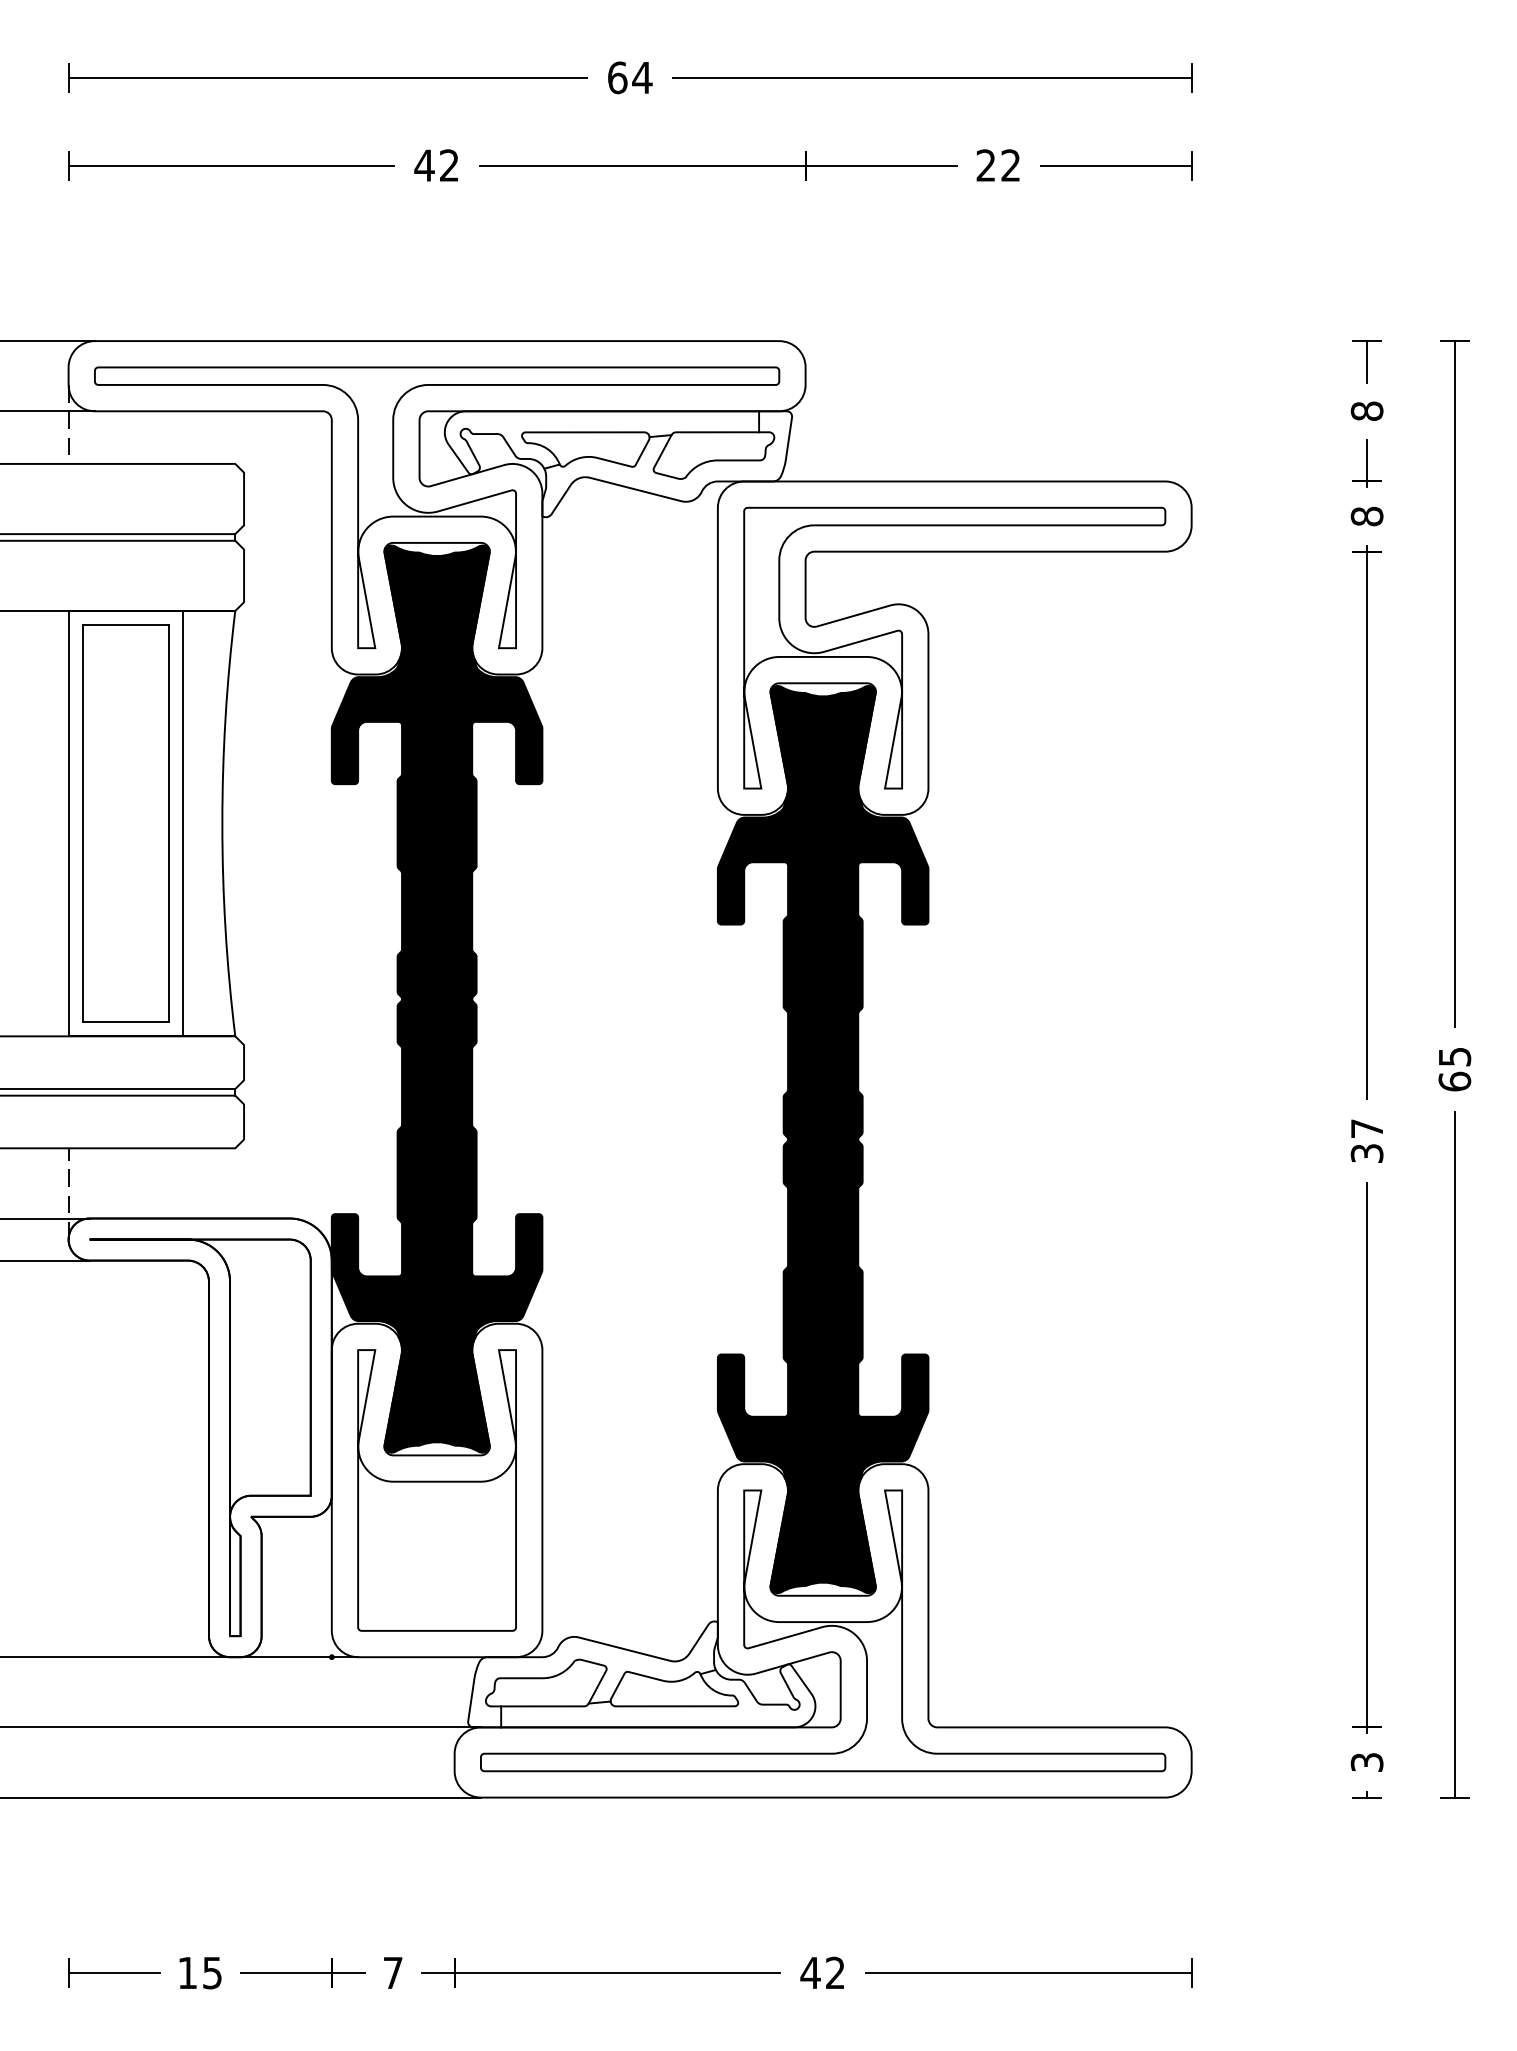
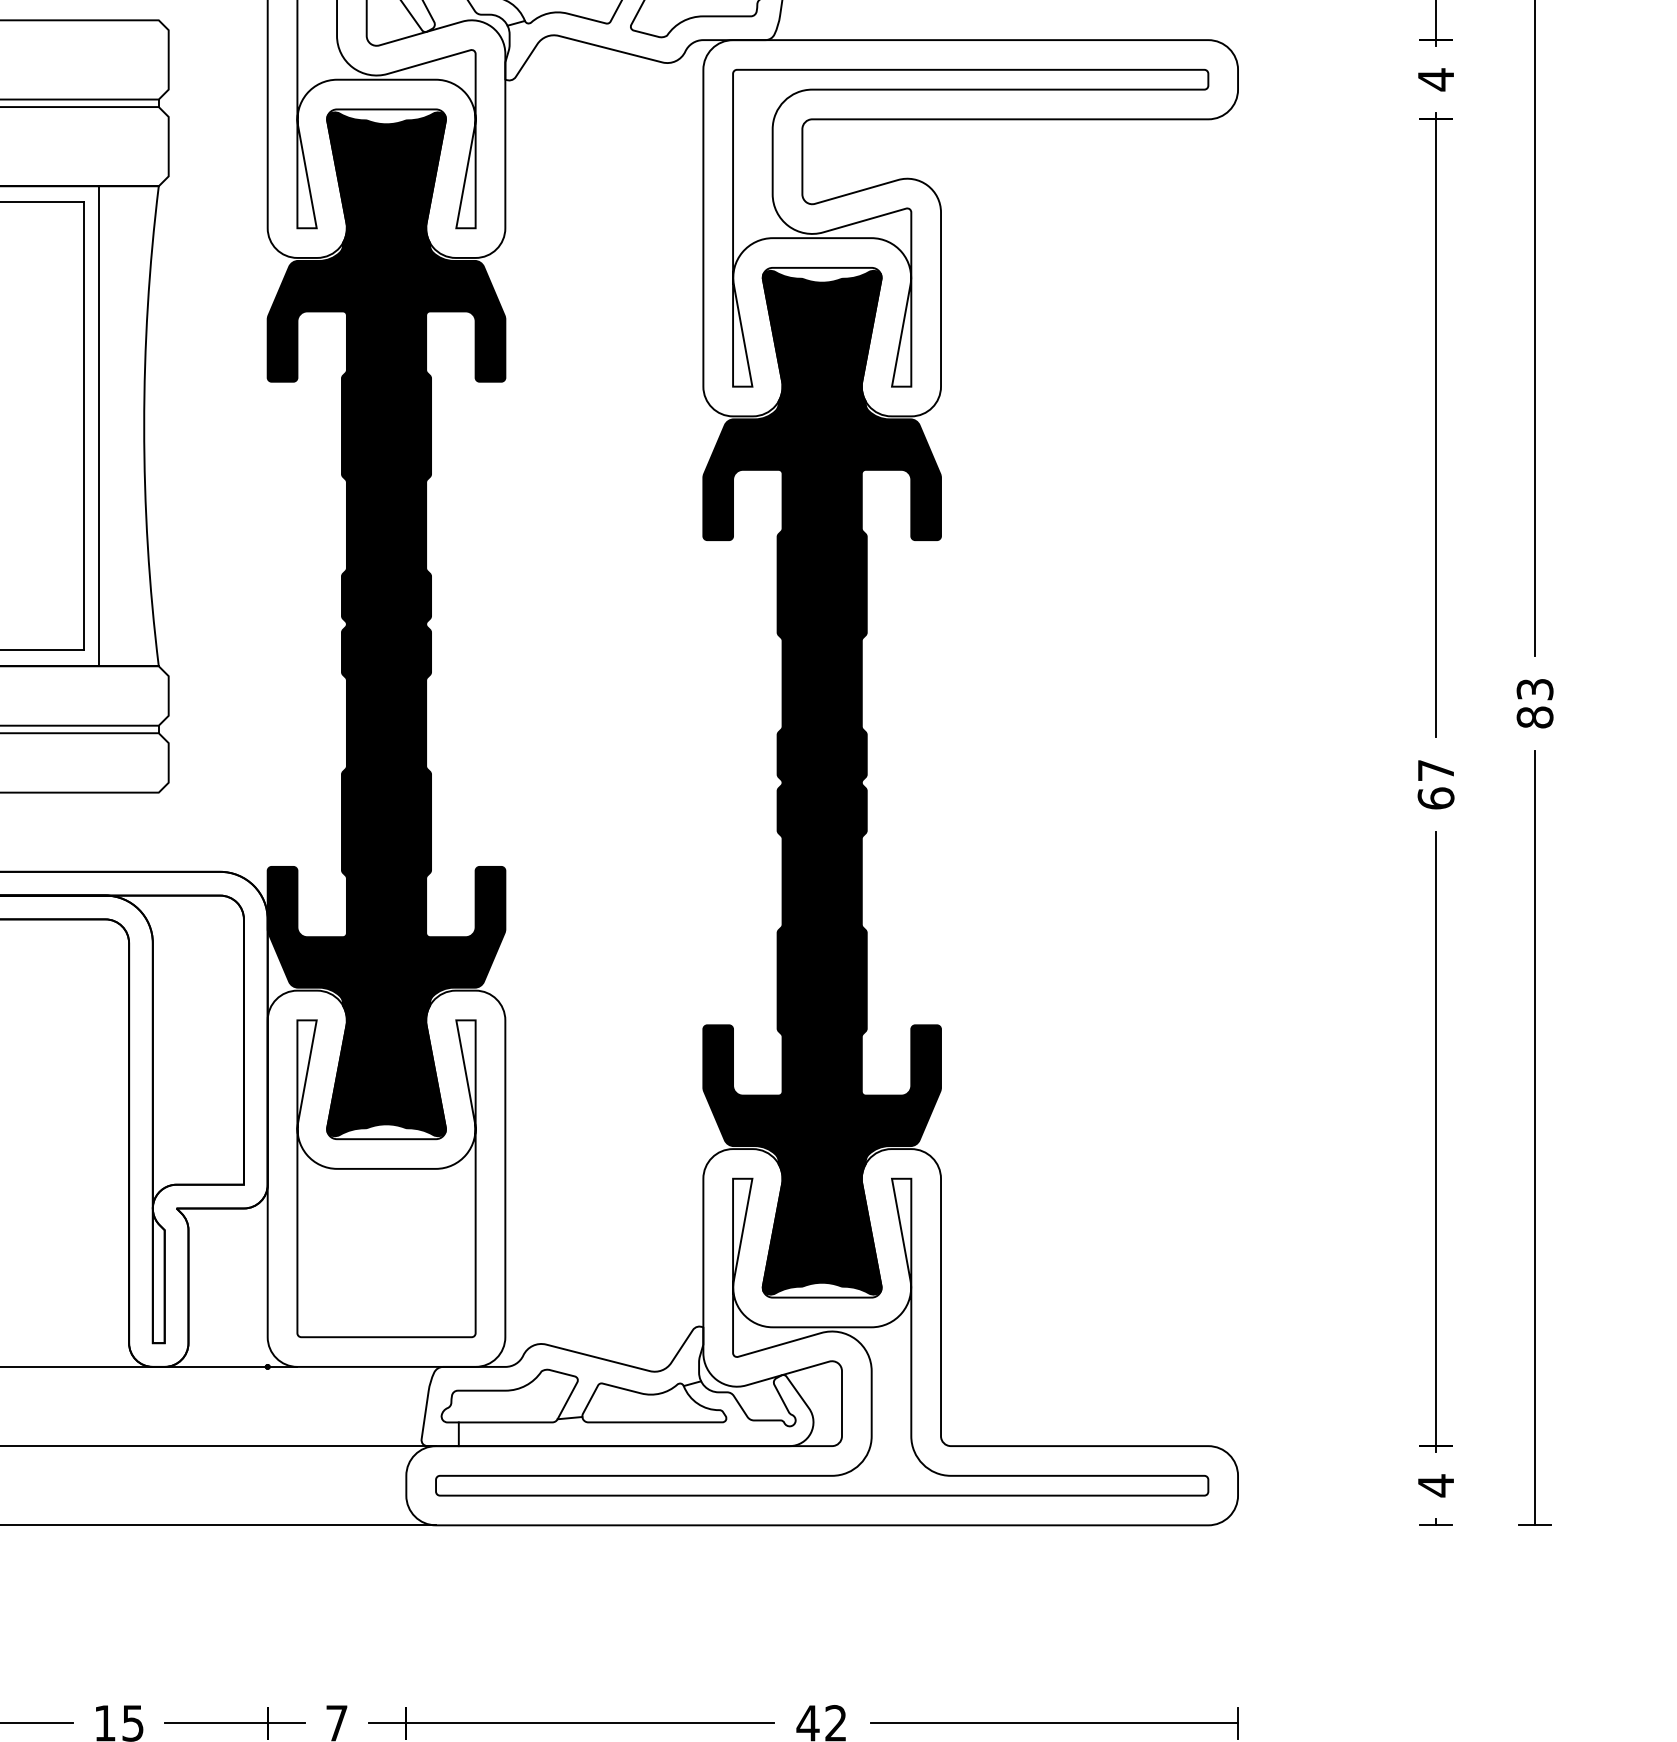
text: (1366, 516) -> (1435, 79), 8 -> 4
text: (1454, 1069) -> (1534, 703), 65 -> 83
text: (1366, 1153) -> (1435, 798), 37 -> 67
text: (1366, 1762) -> (1435, 1485), 3 -> 4

